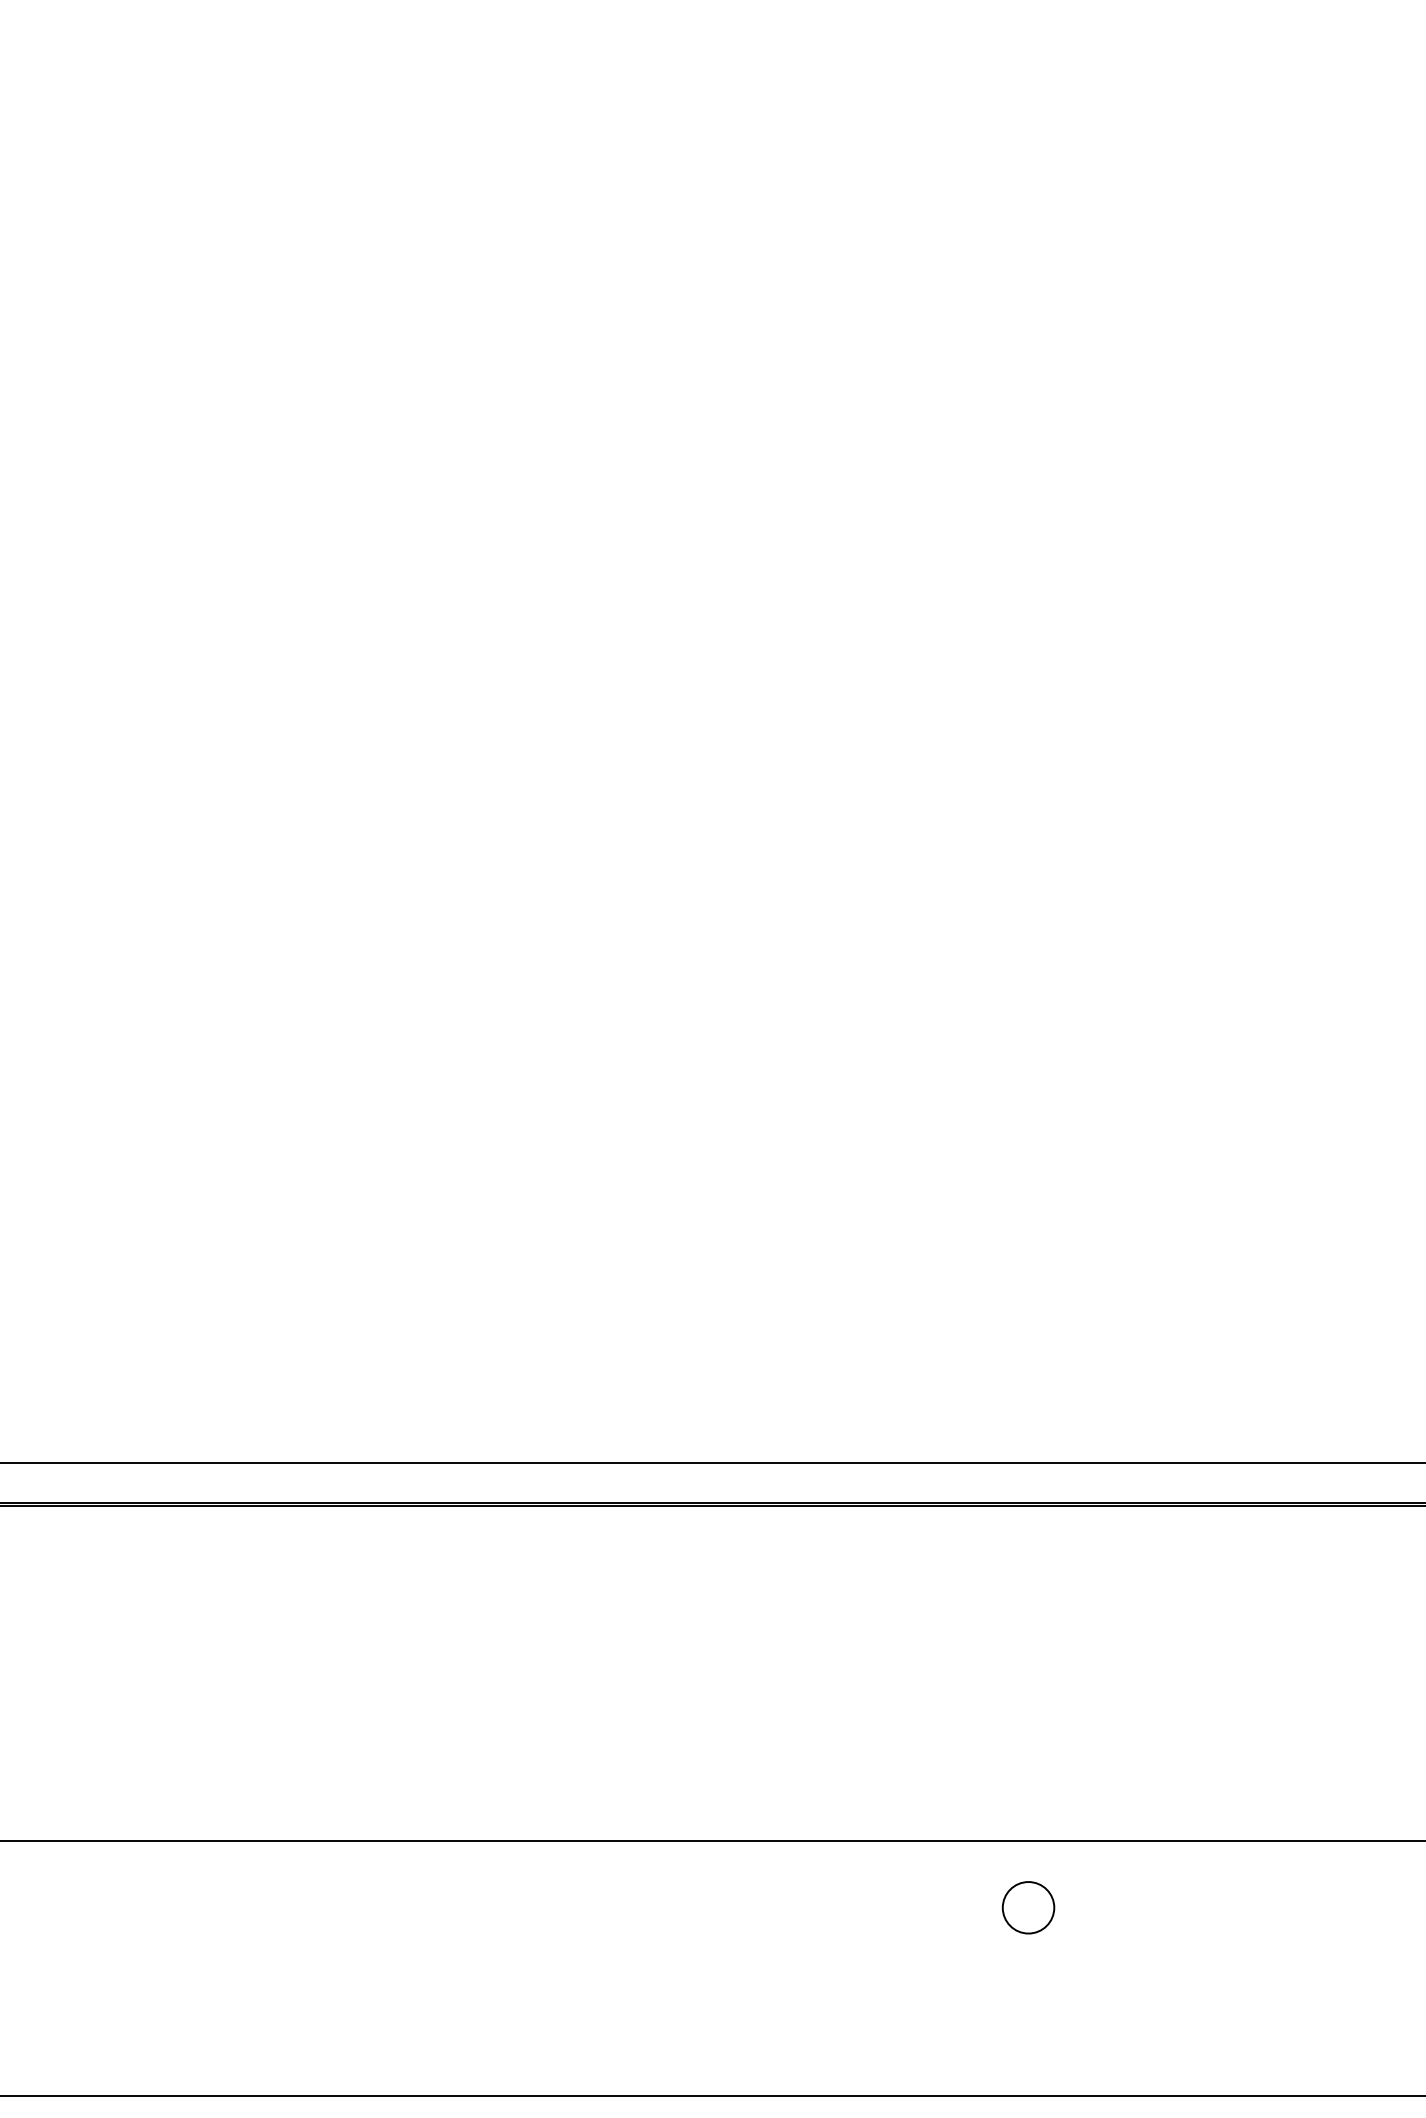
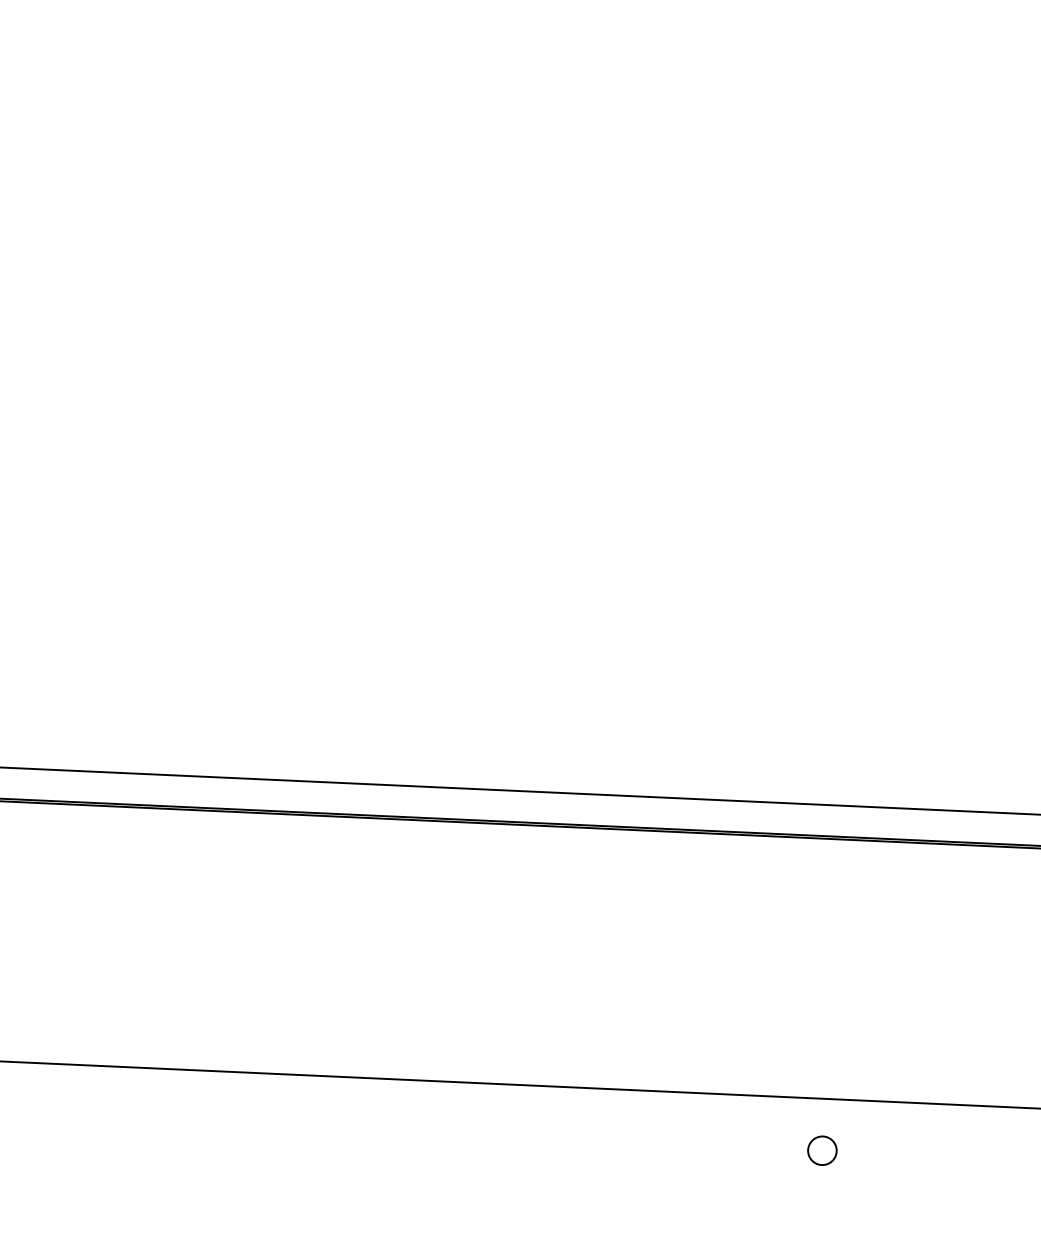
circle: (1028, 1907) -> (822, 1150), size x0.71

